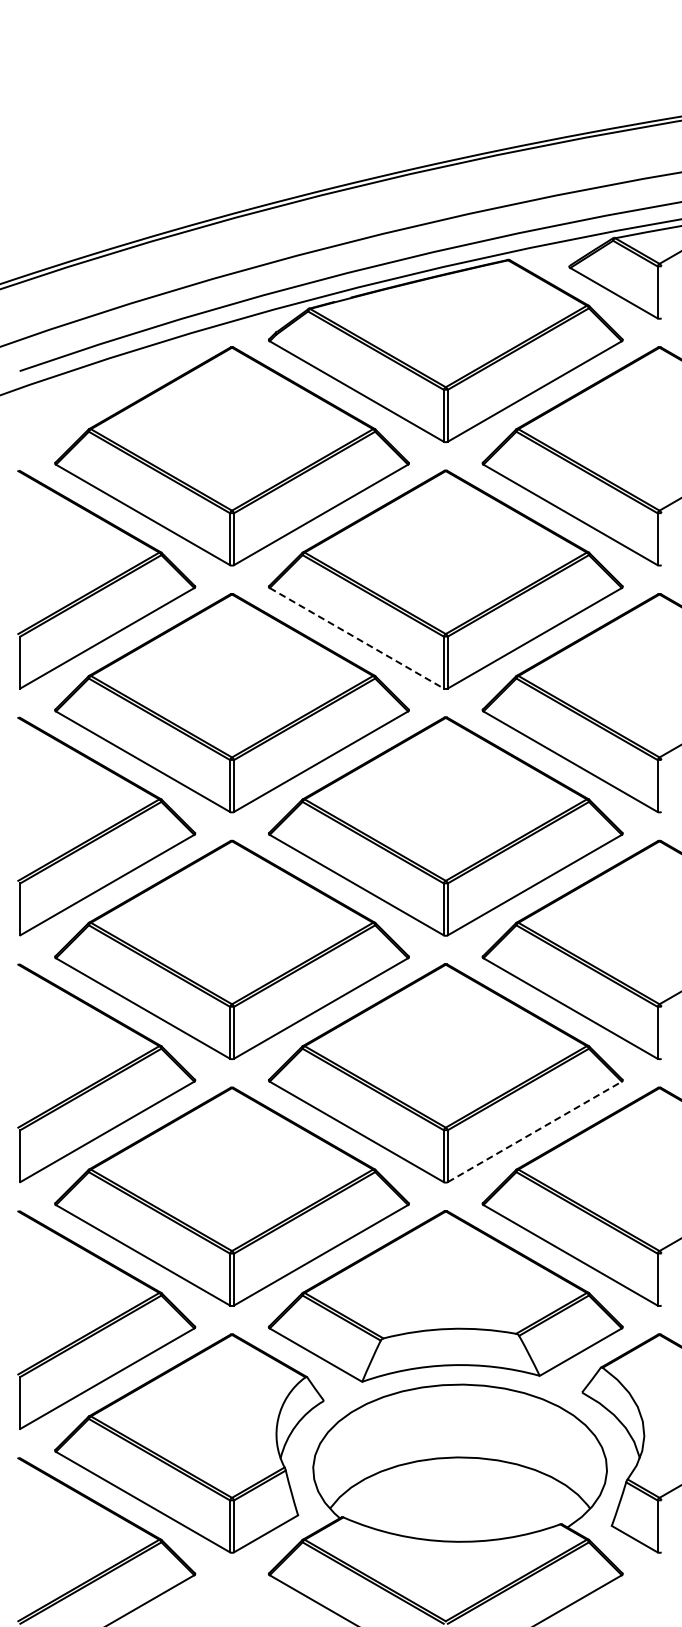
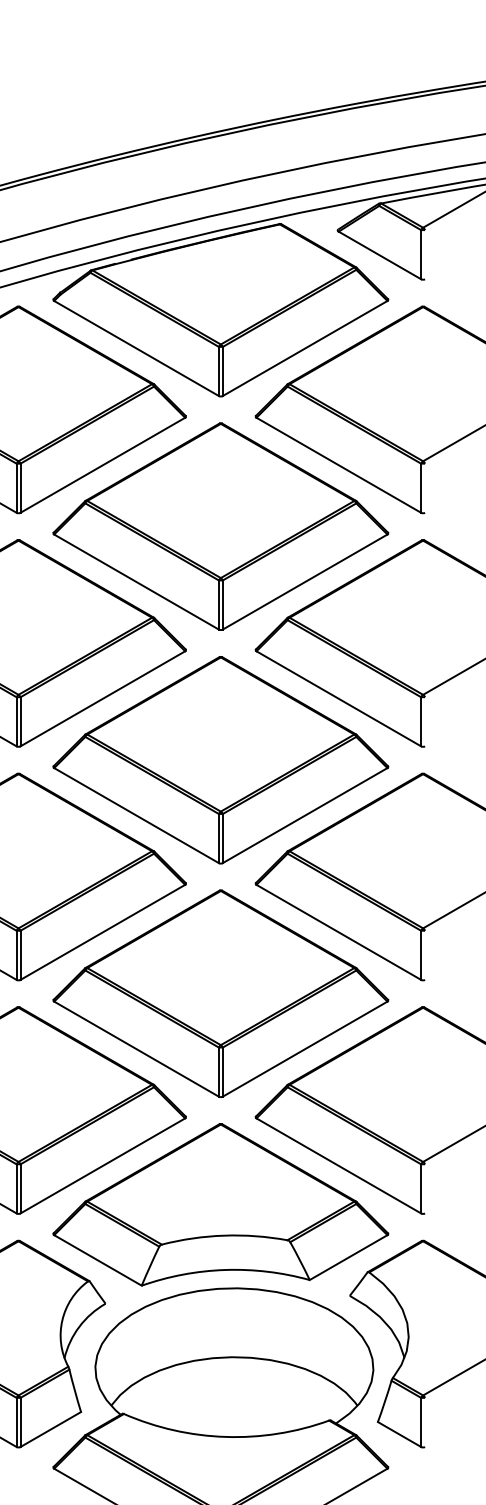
line: (357, 638) -> (137, 582), dashed -> solid
line: (535, 1131) -> (305, 1048), dashed -> solid

